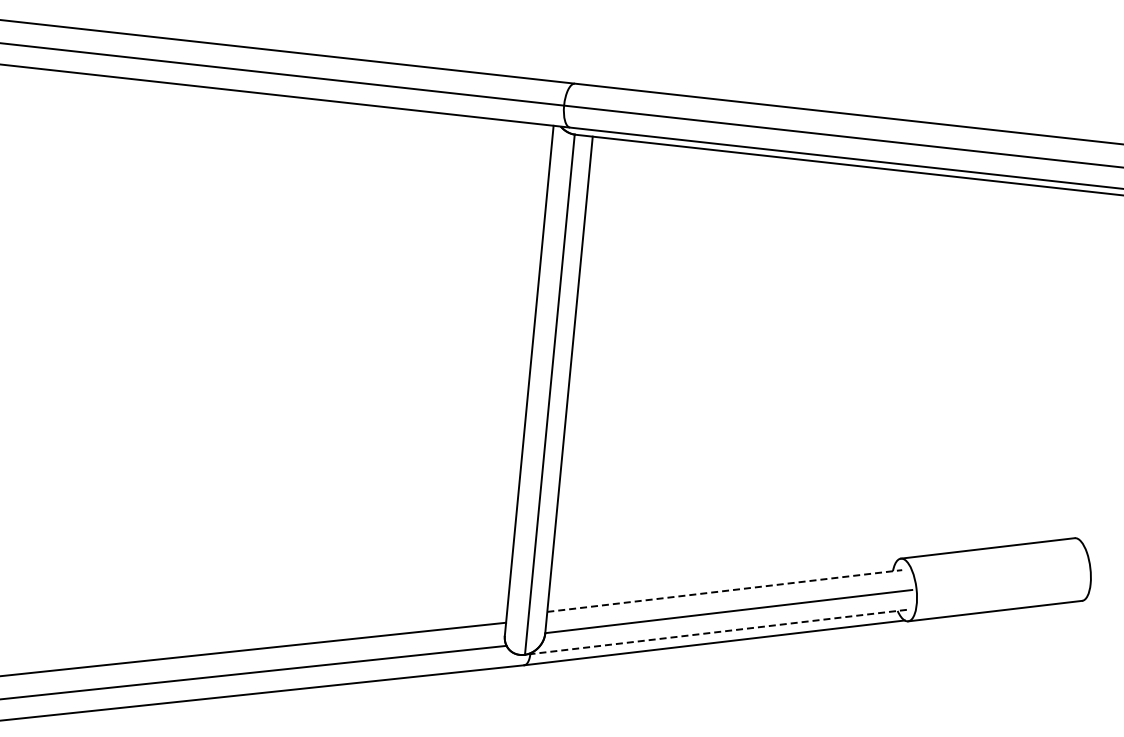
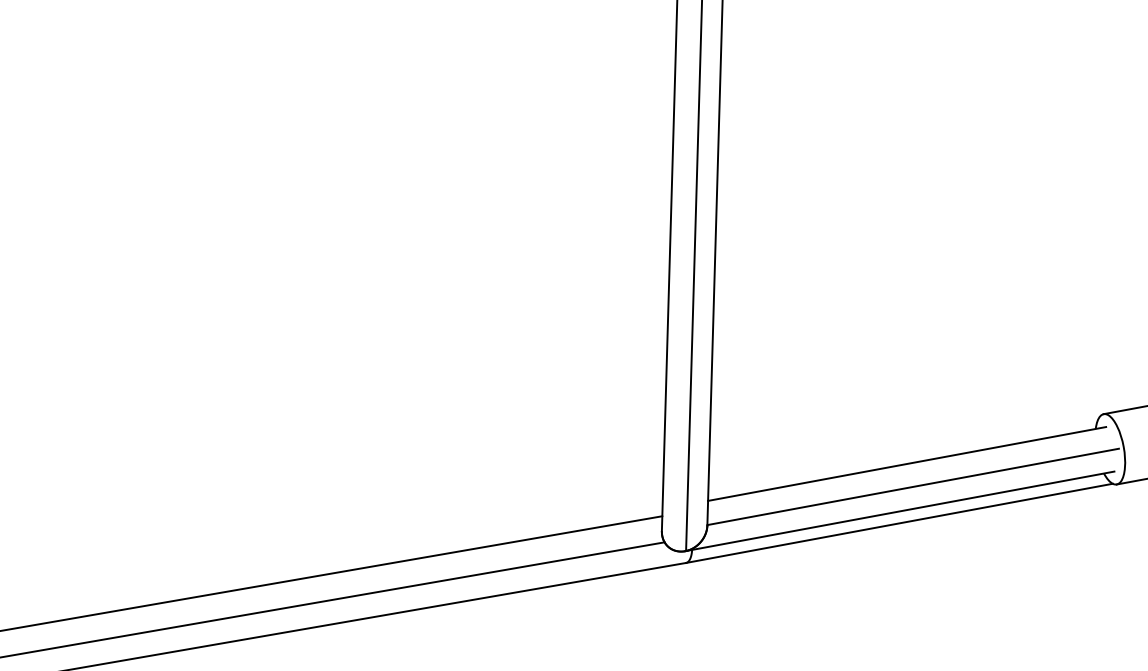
line: (724, 591) -> (906, 464), dashed -> solid
line: (715, 632) -> (899, 511), dashed -> solid

